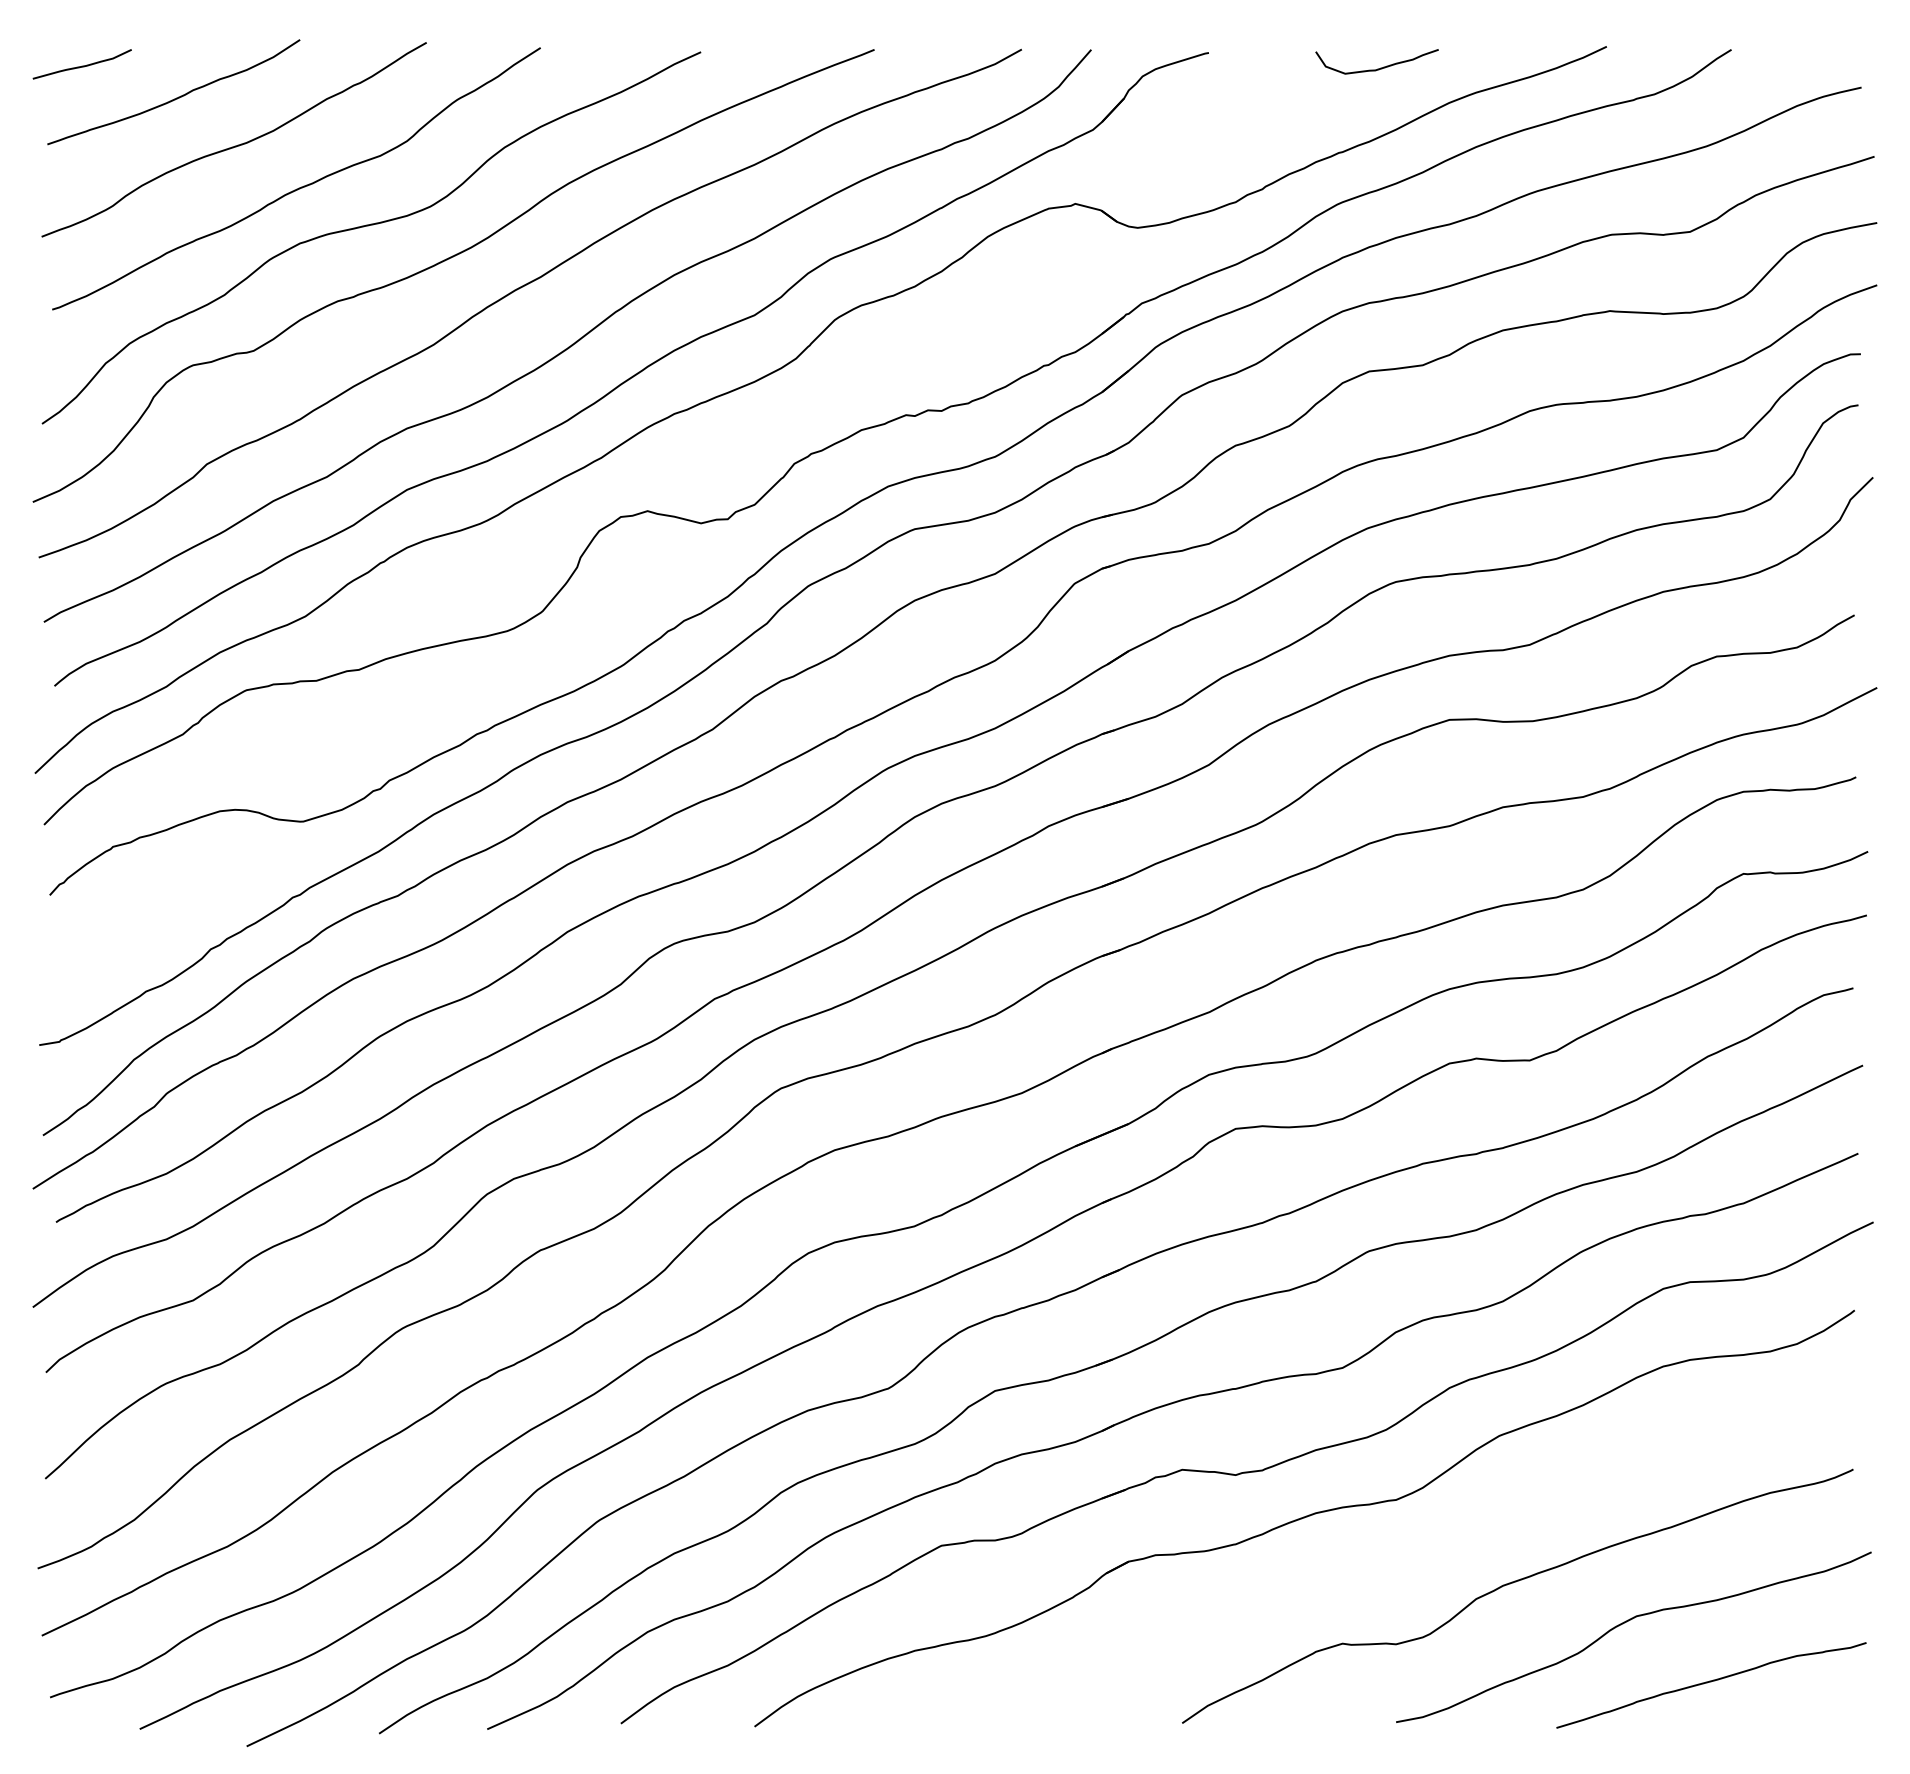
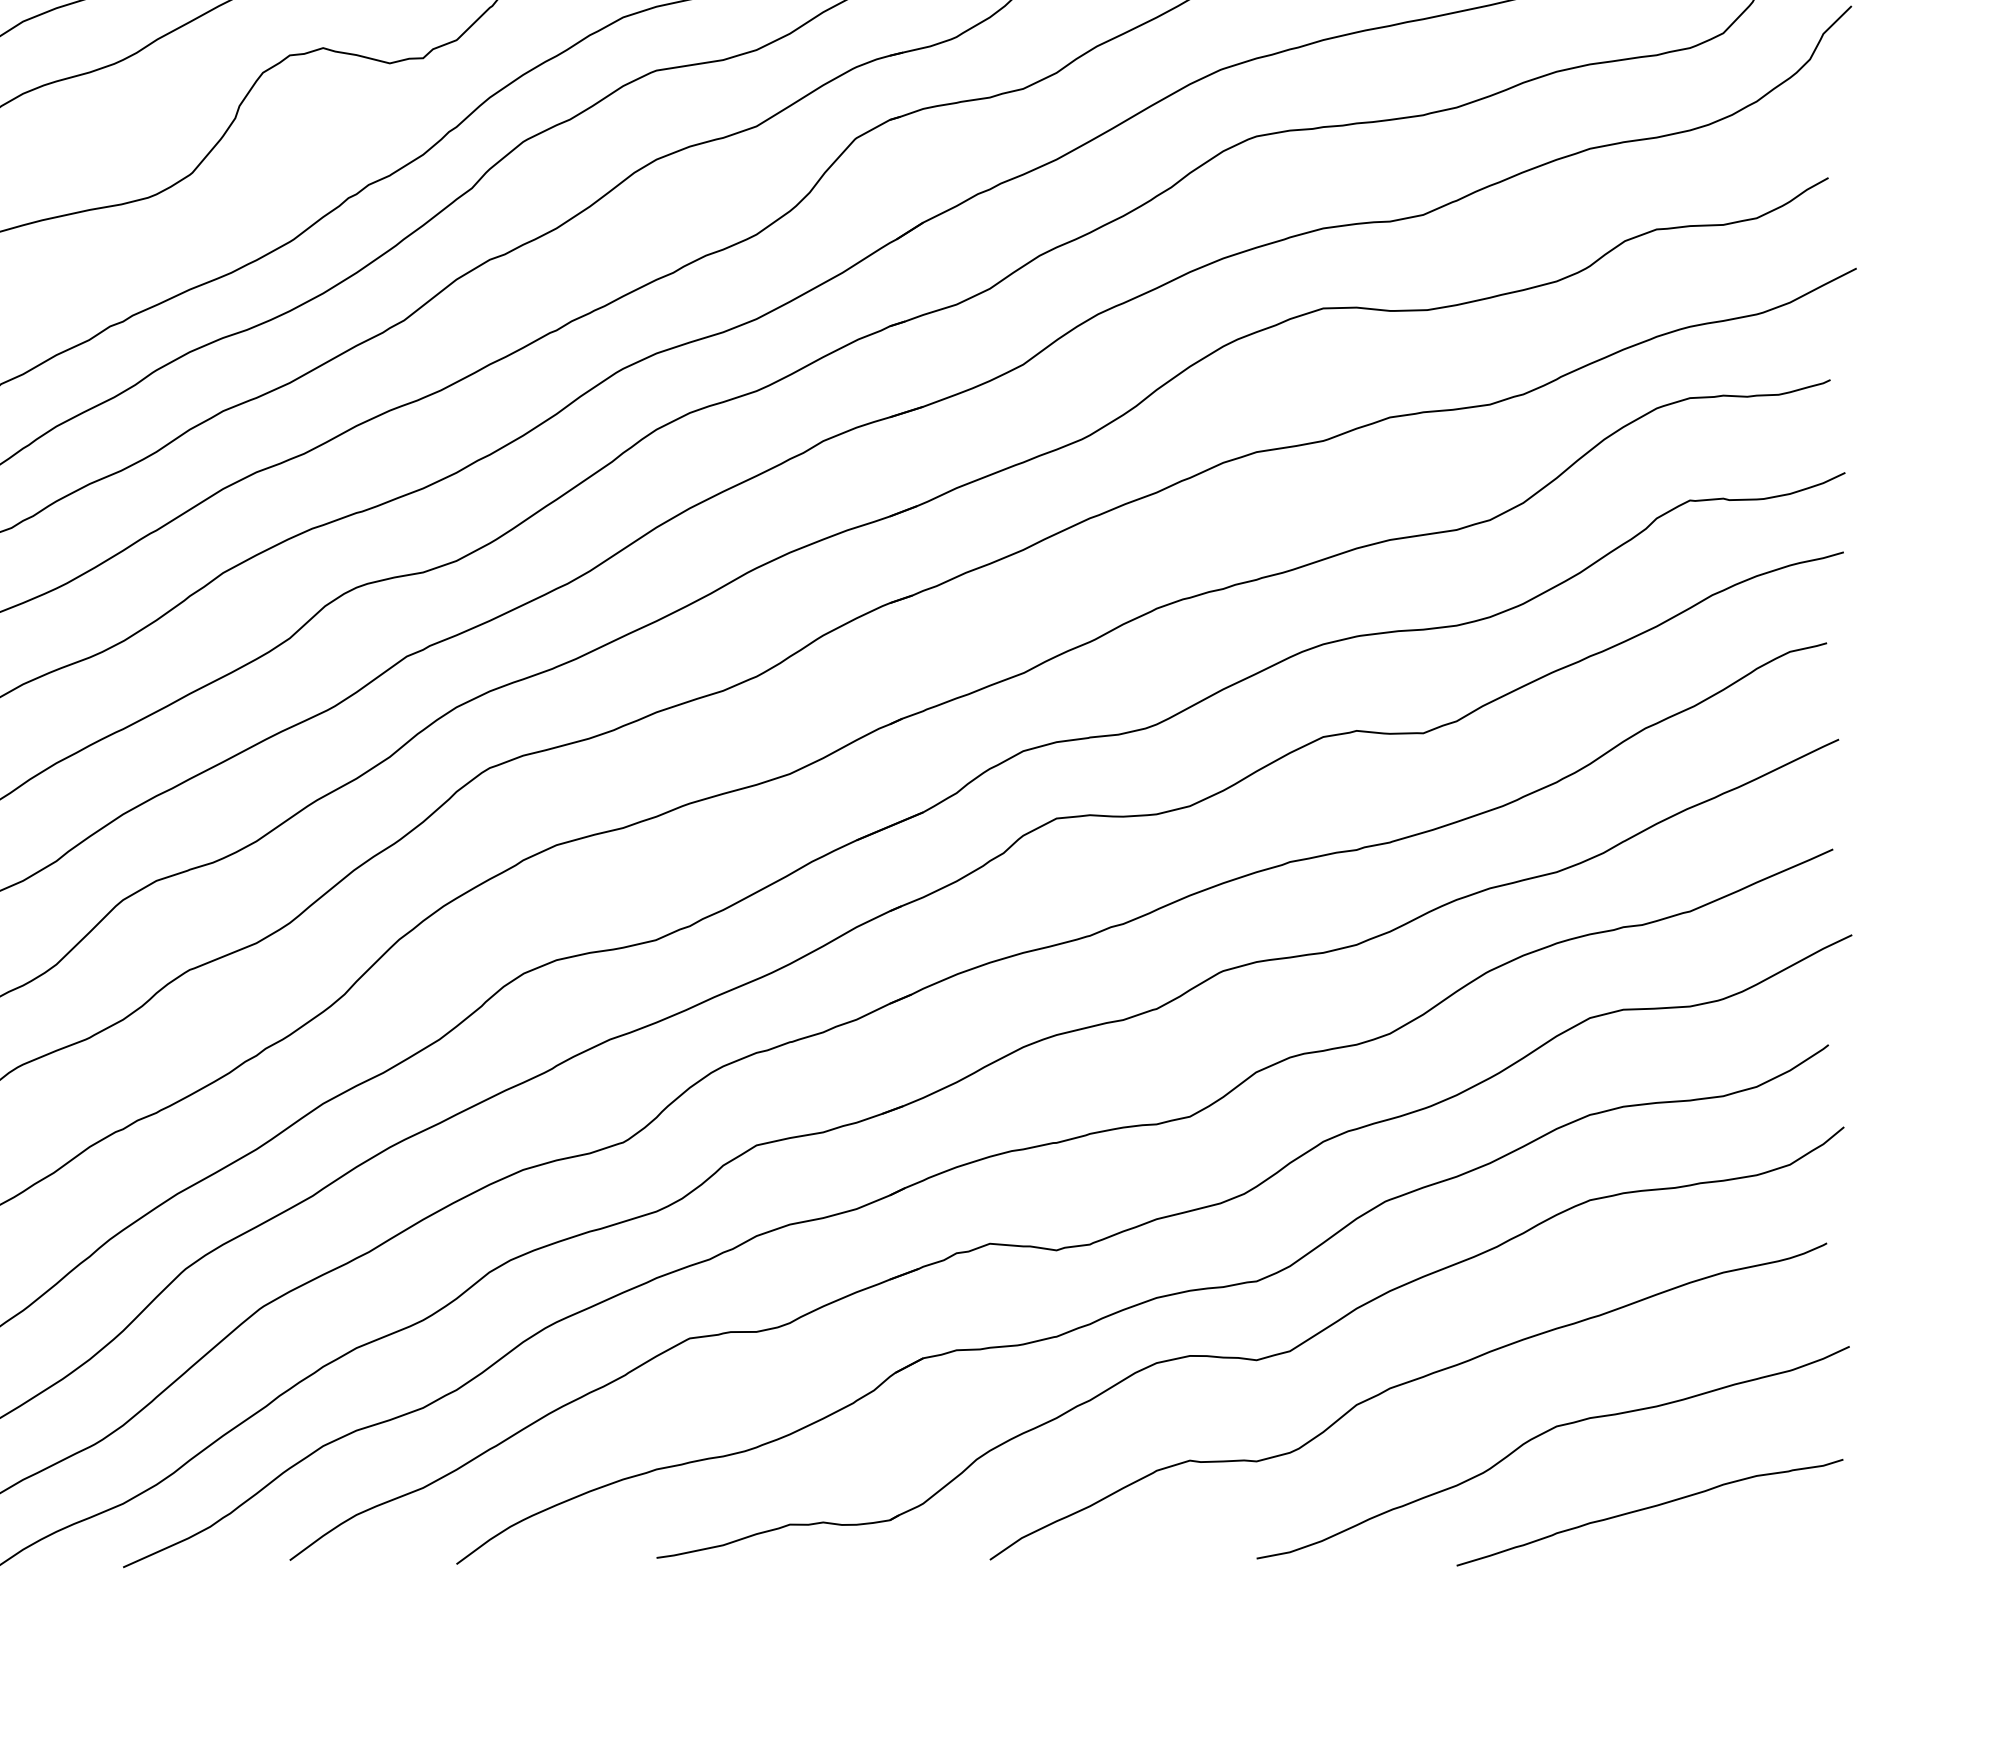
part: (1391, 1561) -> (1250, 1358), added

